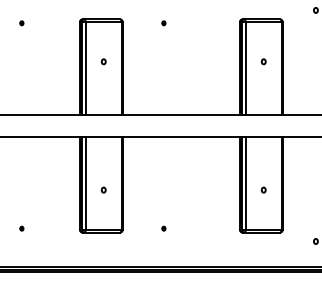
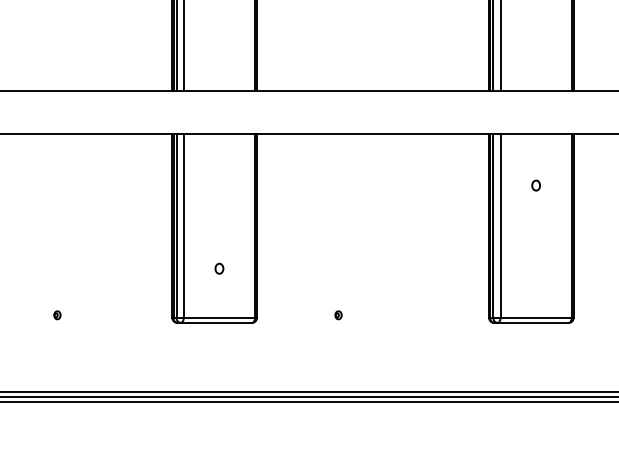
part: (103, 189) -> (218, 267), moved
part: (263, 189) -> (535, 184), moved

